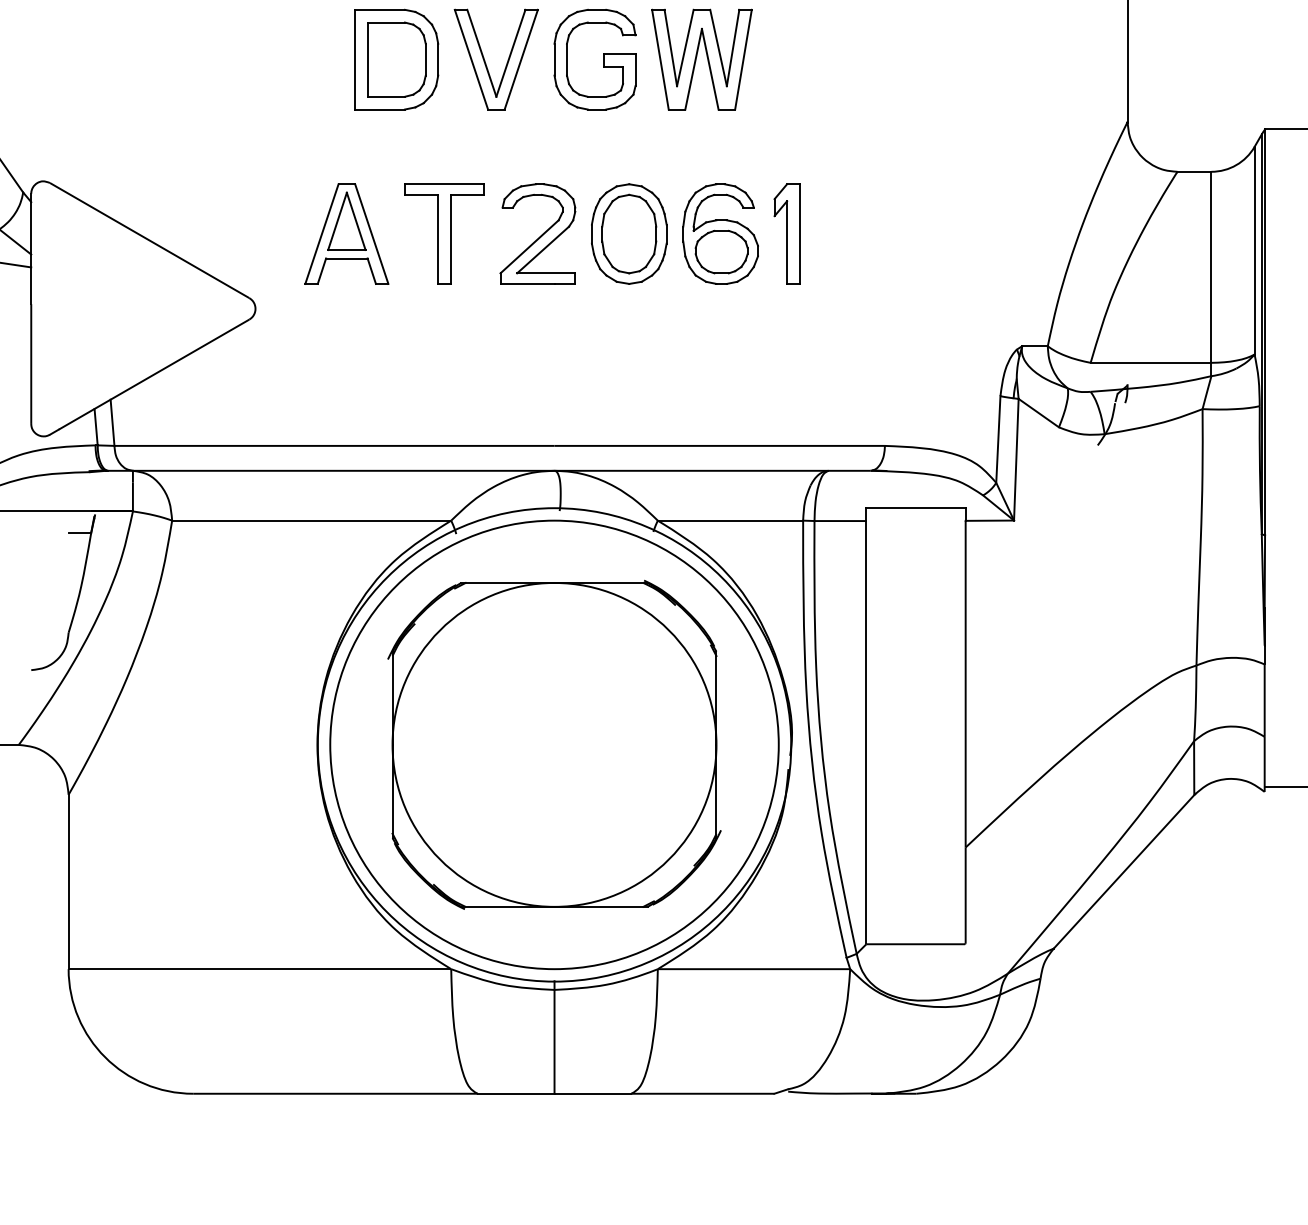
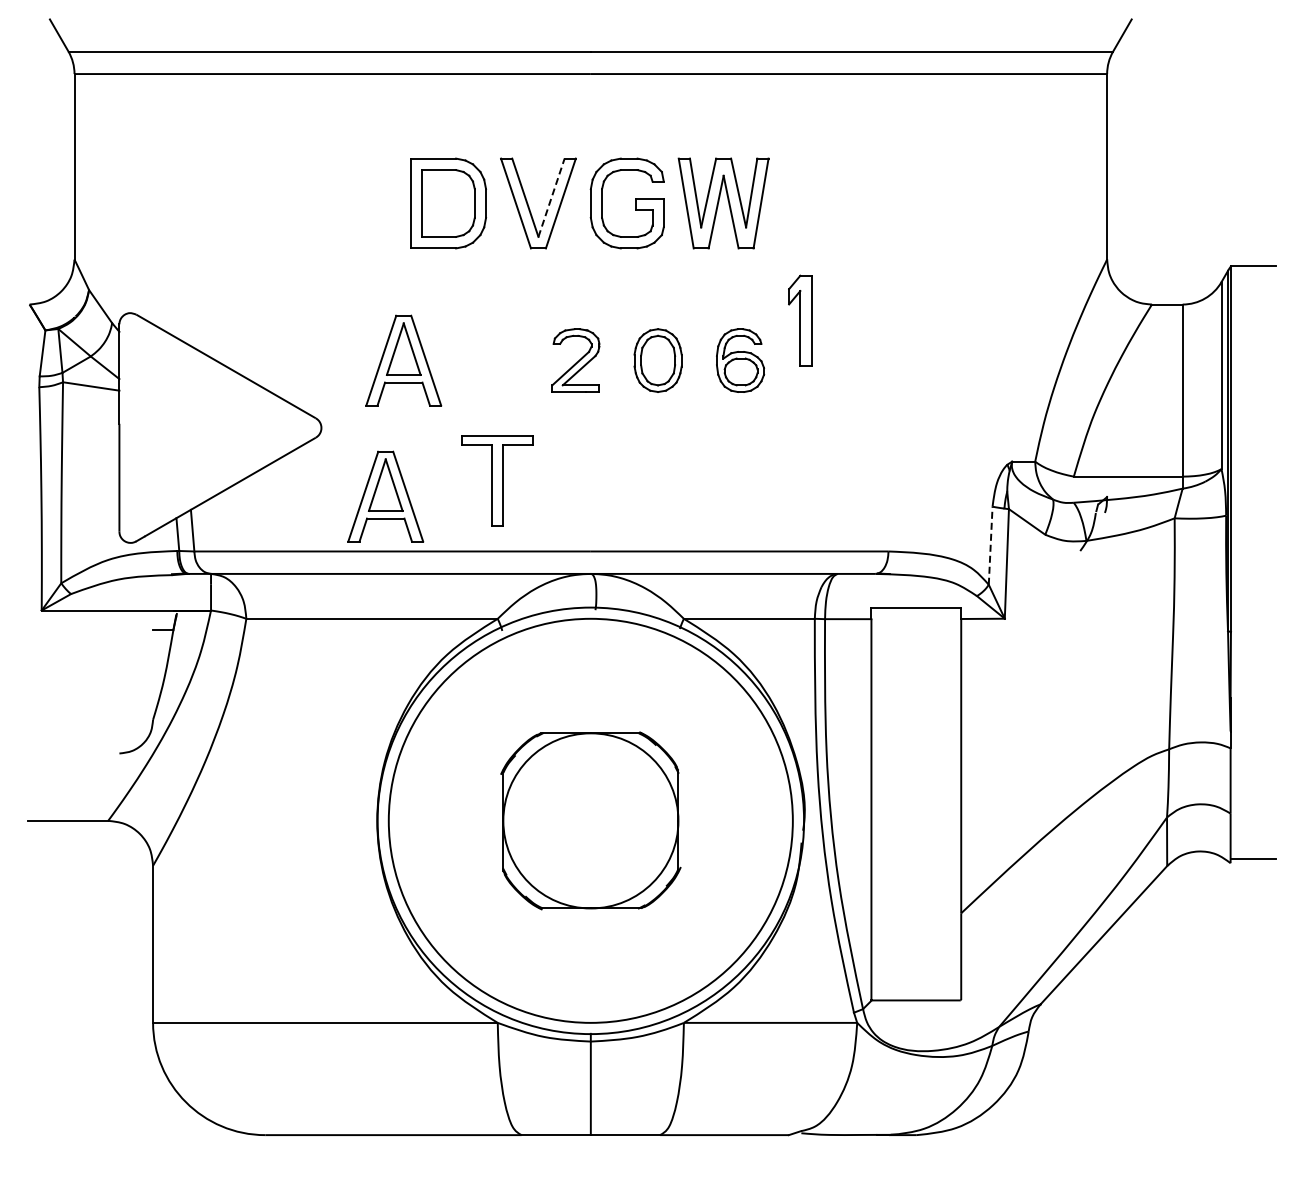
line: (510, 52) -> (551, 197), solid -> dashed
part: (444, 233) -> (497, 480), moved
part: (537, 233) -> (575, 360), size x0.7
part: (628, 233) -> (657, 360), size x0.7
part: (720, 233) -> (740, 360), size x0.7
part: (787, 233) -> (800, 320), moved
part: (326, 384) -> (385, 496), added
line: (998, 439) -> (990, 545), solid -> dashed
part: (554, 744) -> (590, 820), size x0.6

